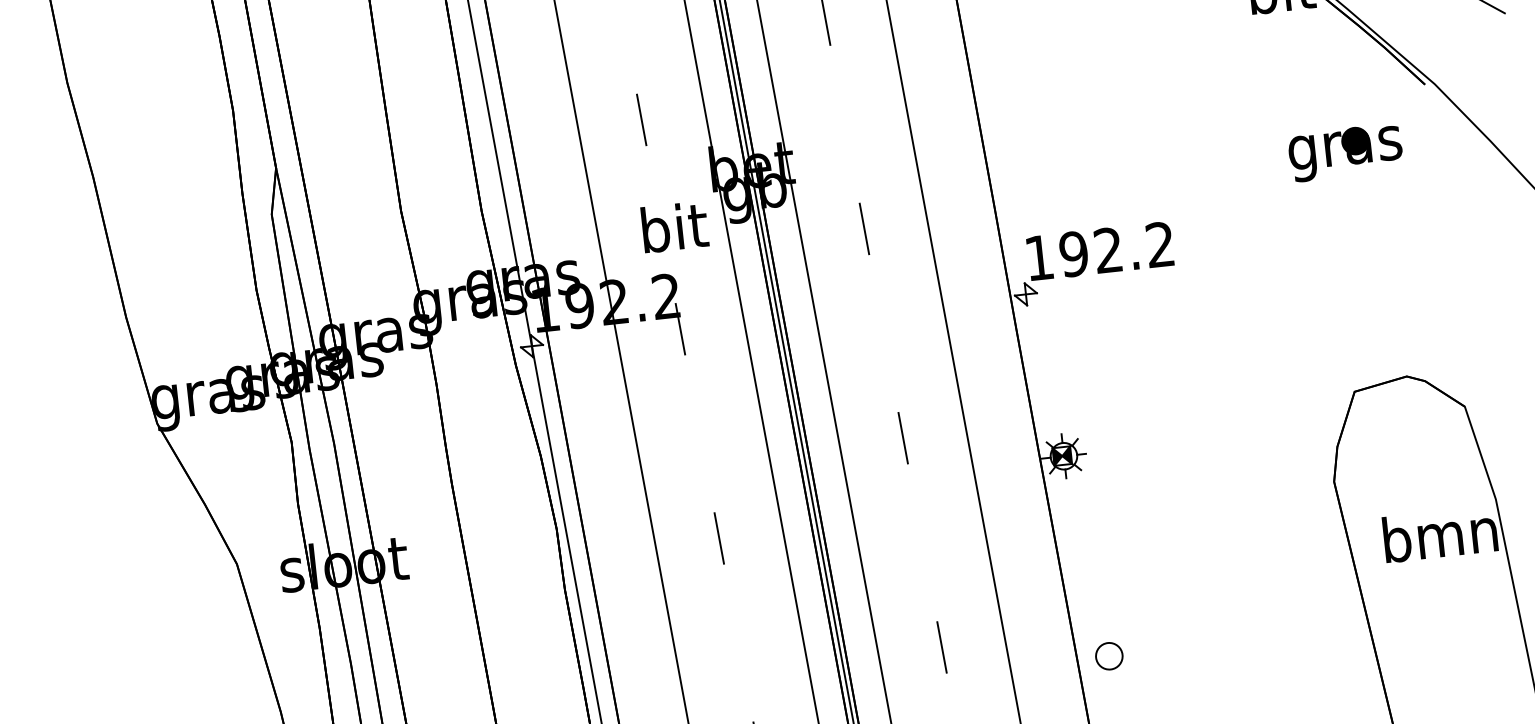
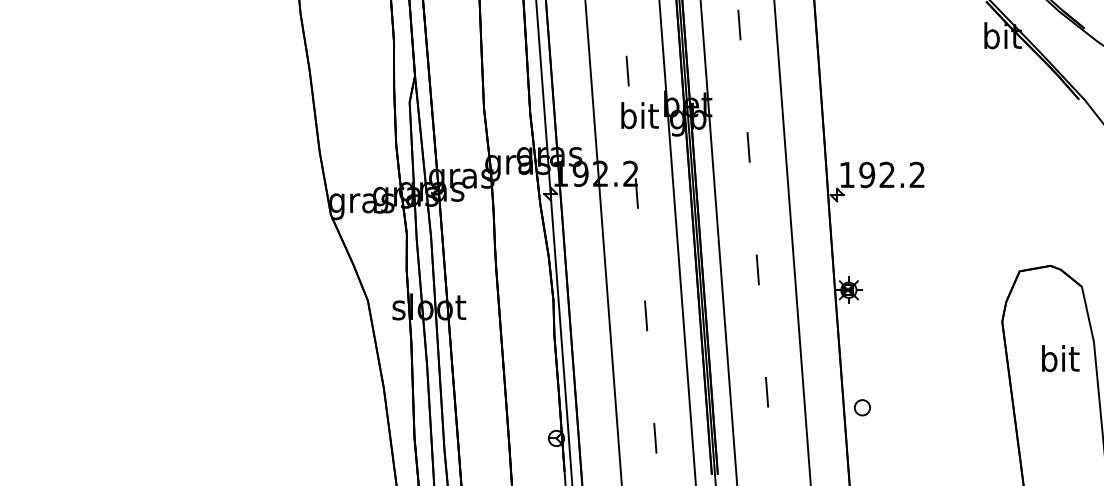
part: (1345, 152) -> (1029, 133), removed
text: (673, 227) -> (639, 115), moved
text: (1439, 534) -> (1059, 358), bmn -> bit

